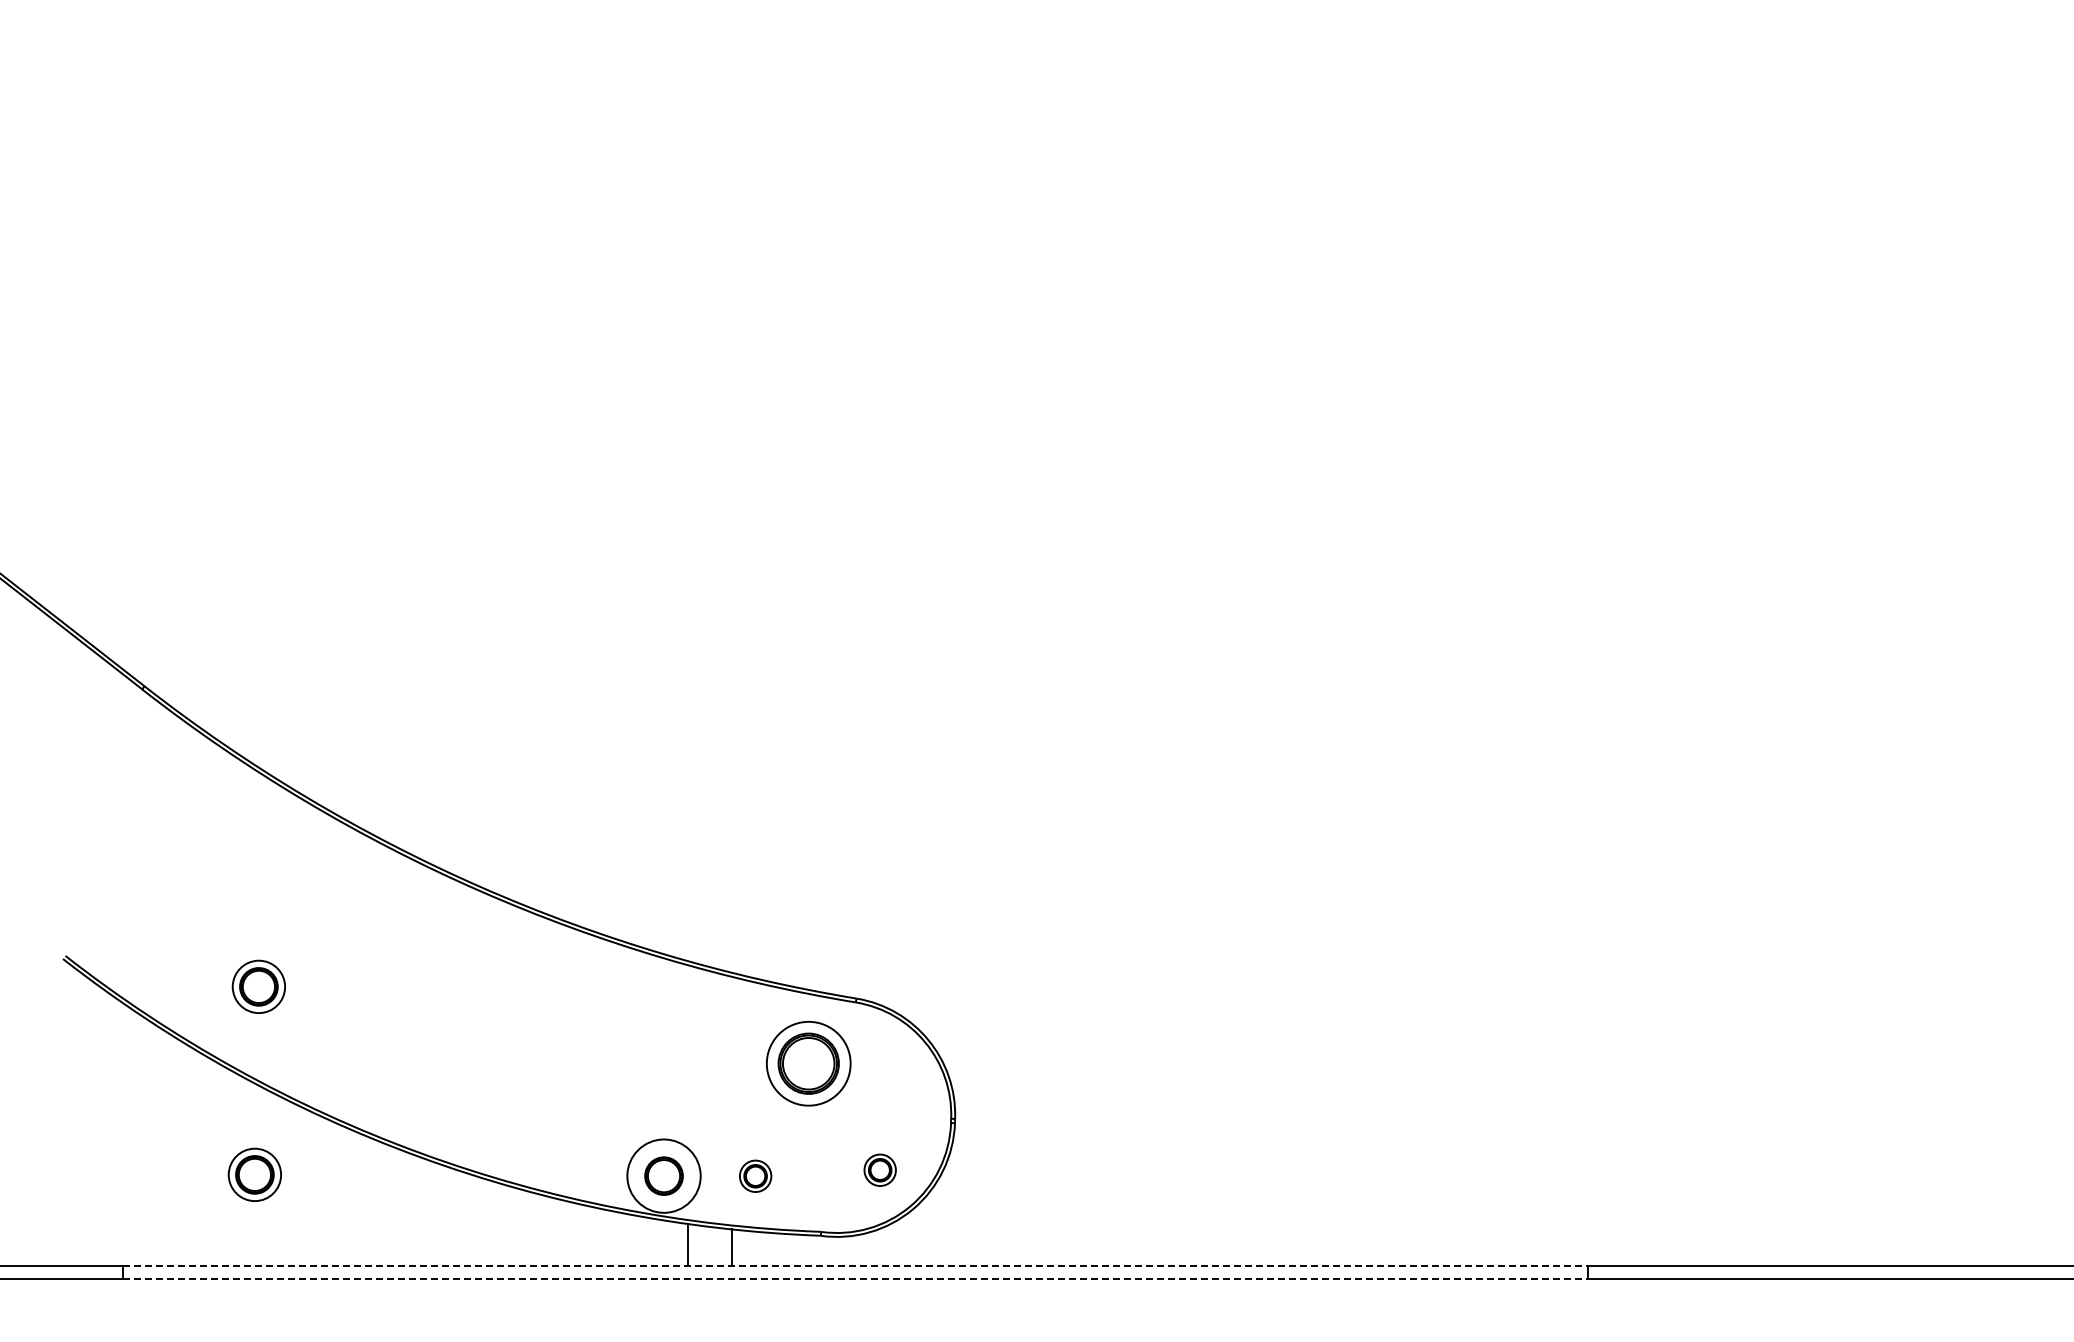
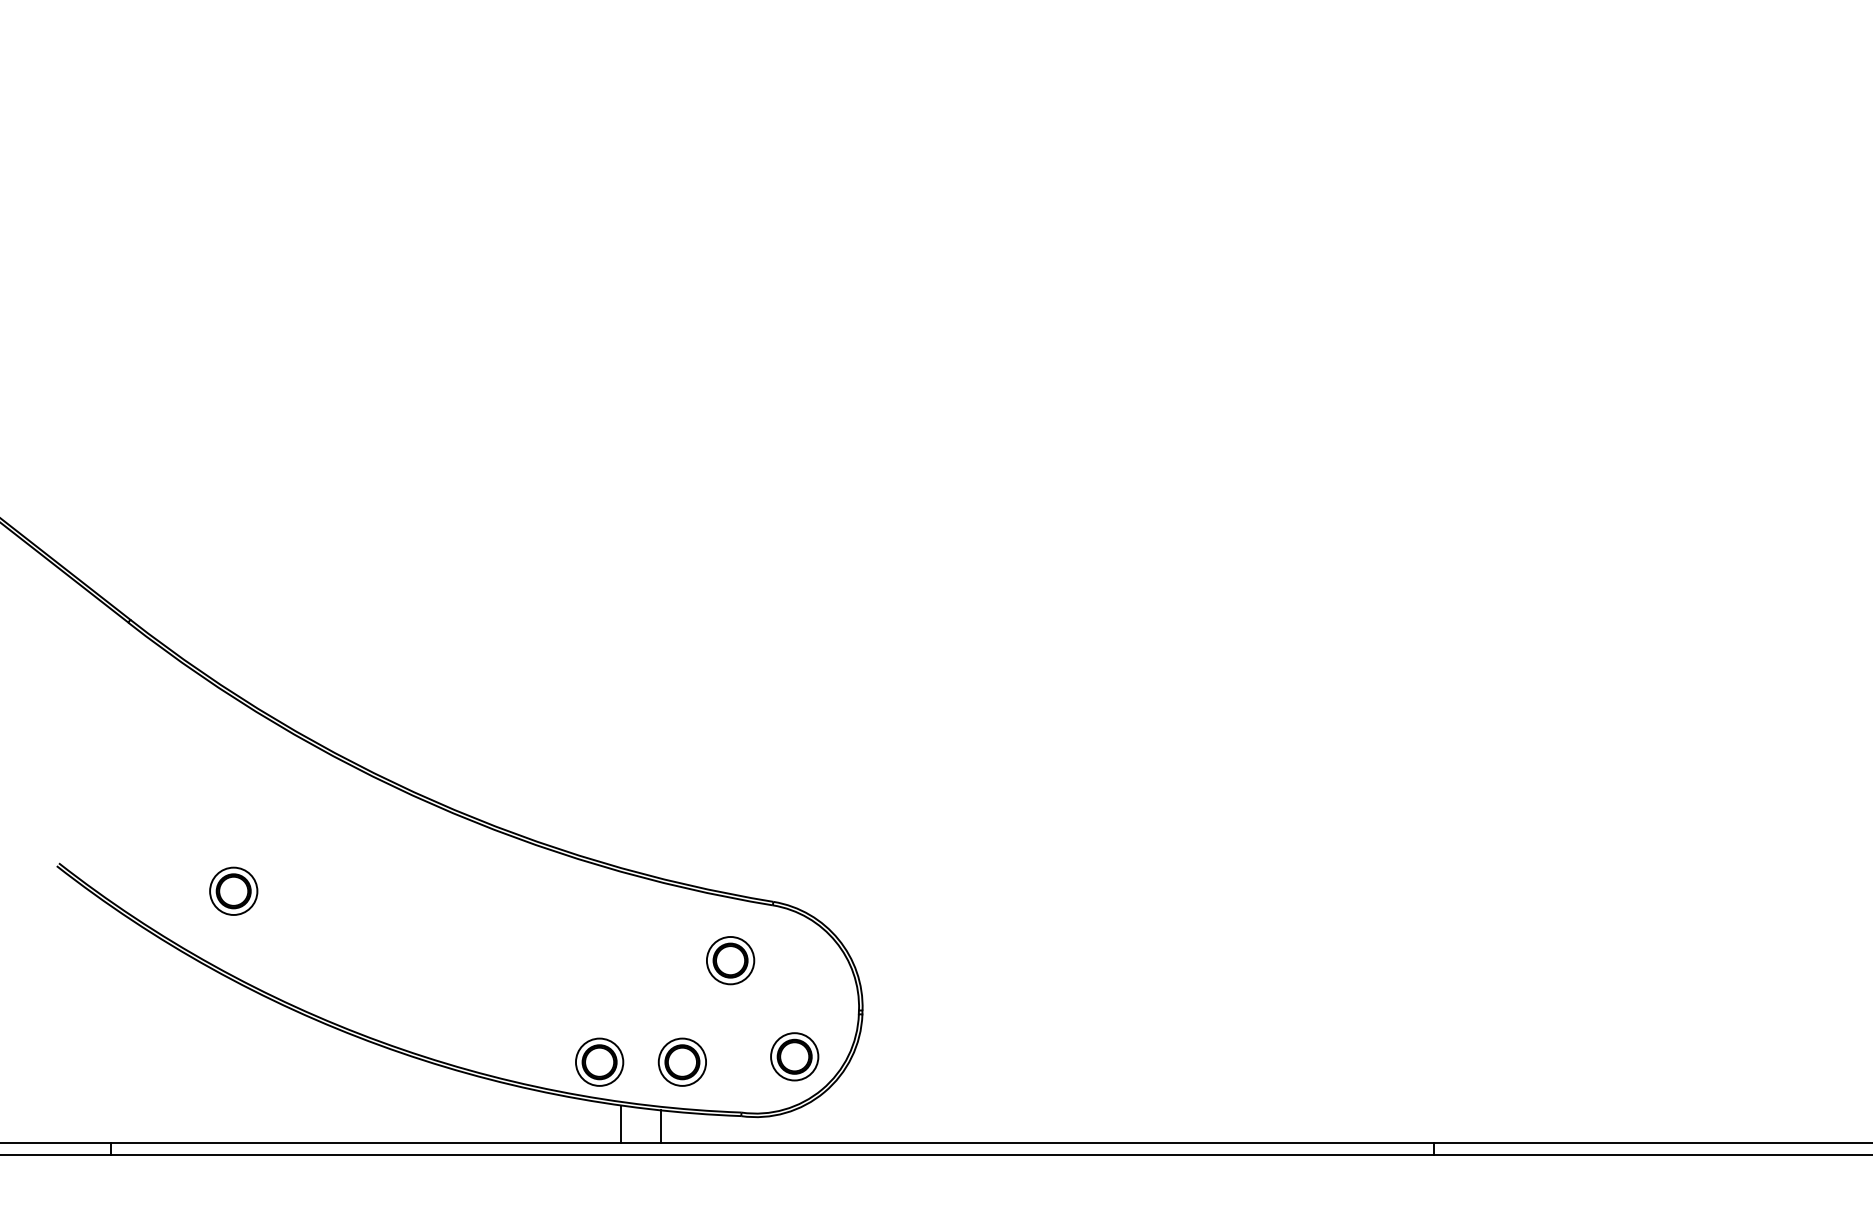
part: (809, 1063) -> (731, 960), size x0.62
part: (880, 1170) -> (795, 1057), size x1.67
part: (254, 1174) -> (229, 1060), removed
circle: (663, 1175) -> (599, 1061), size x0.71
part: (755, 1176) -> (682, 1062), size x1.67
line: (856, 1265) -> (773, 1142), dashed -> solid
line: (856, 1278) -> (773, 1154), dashed -> solid

